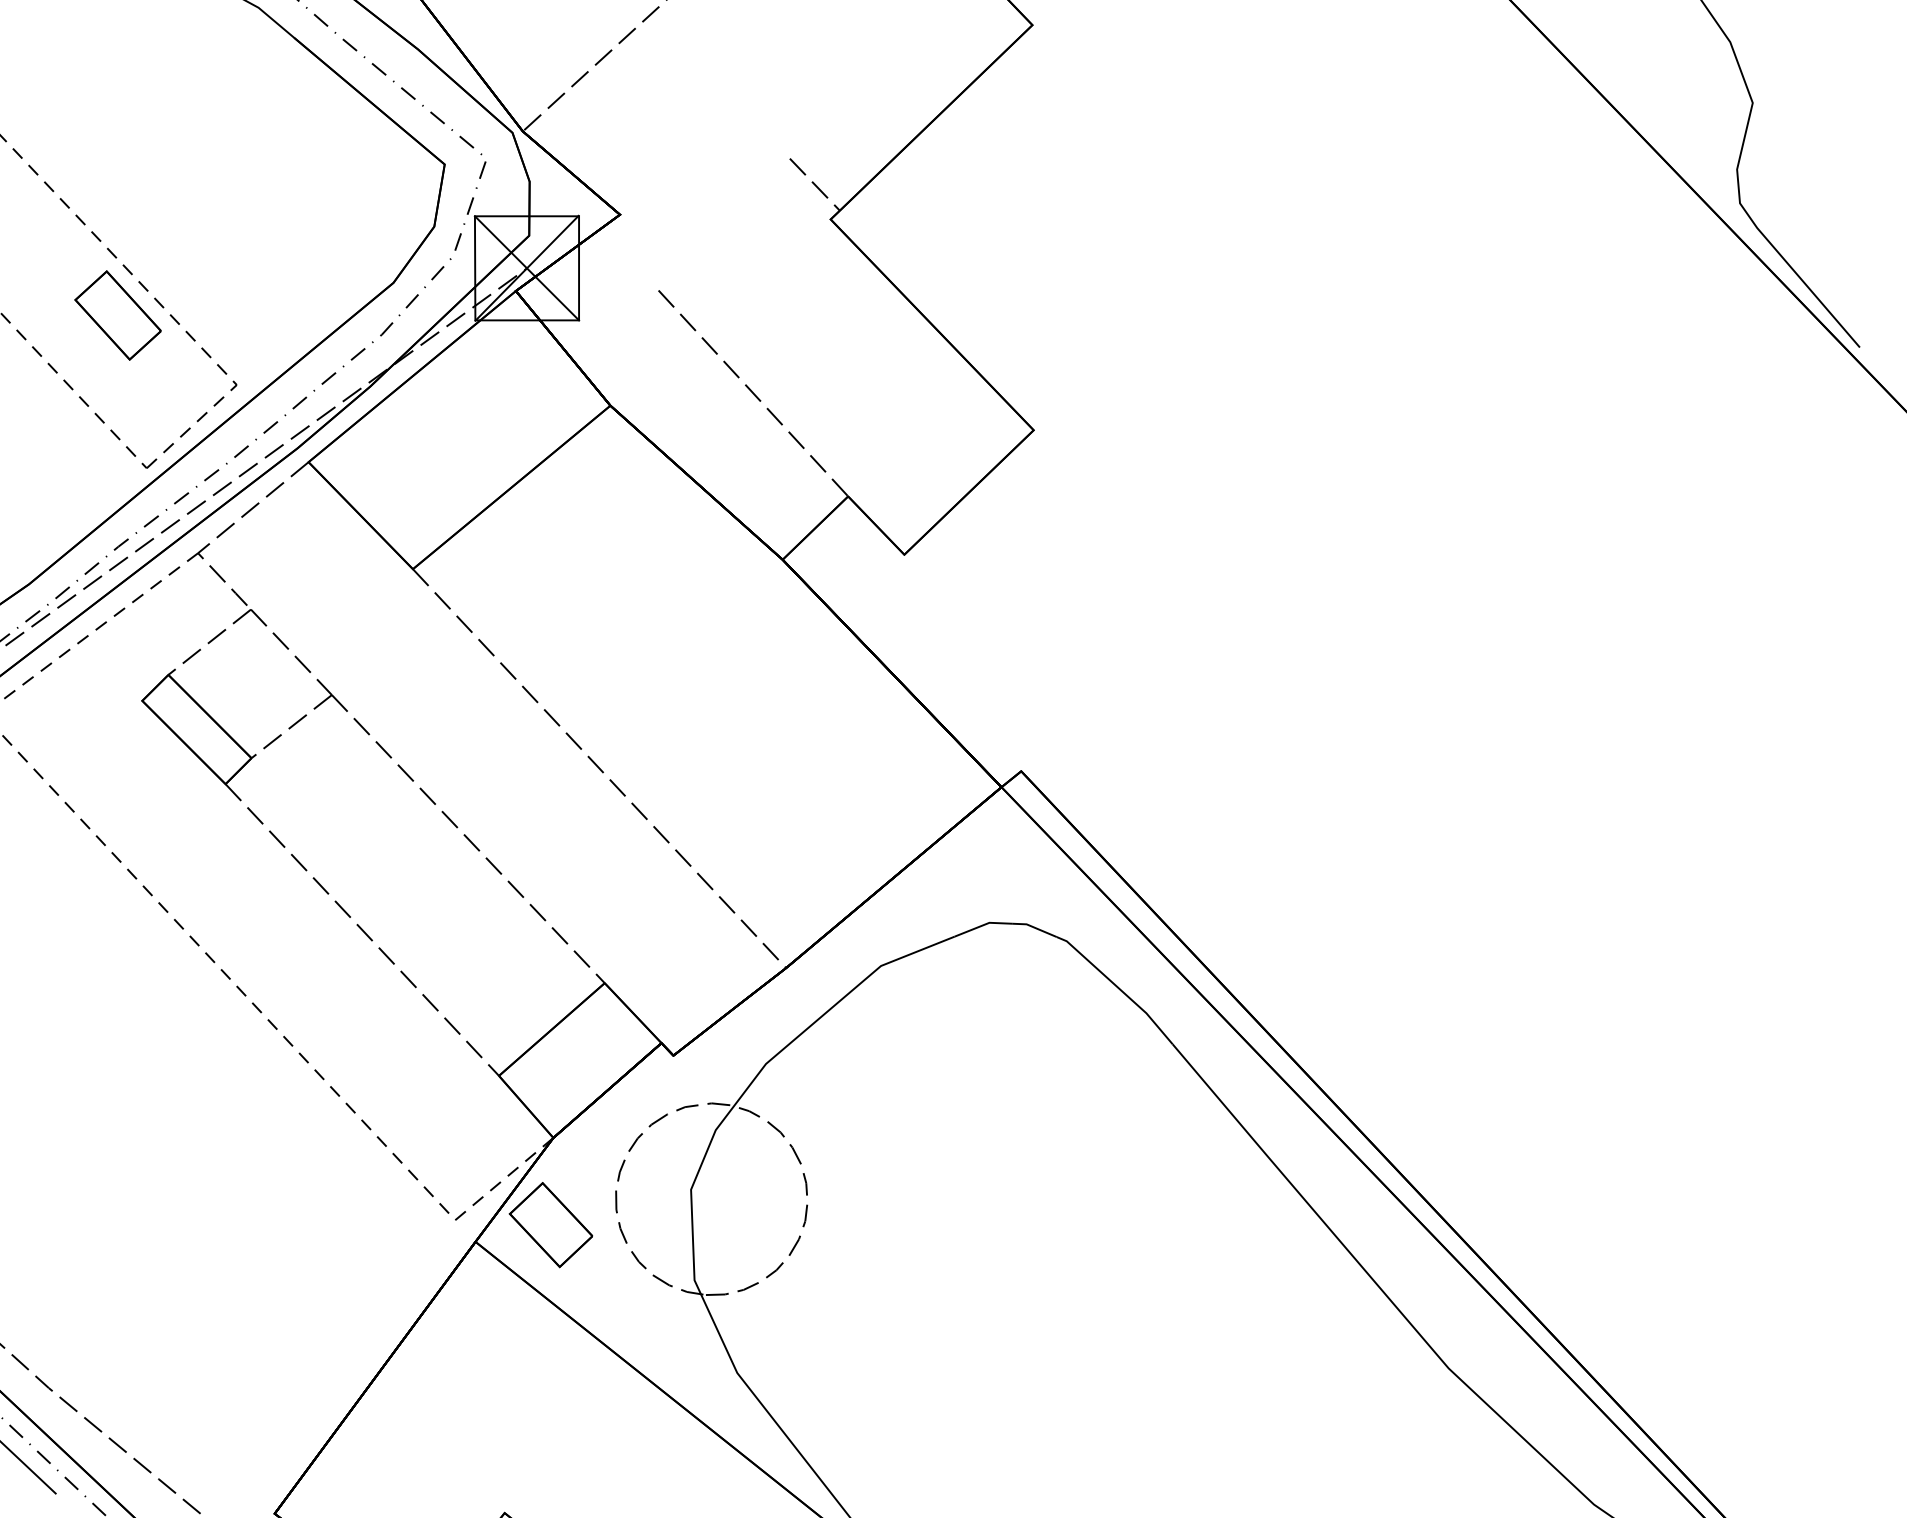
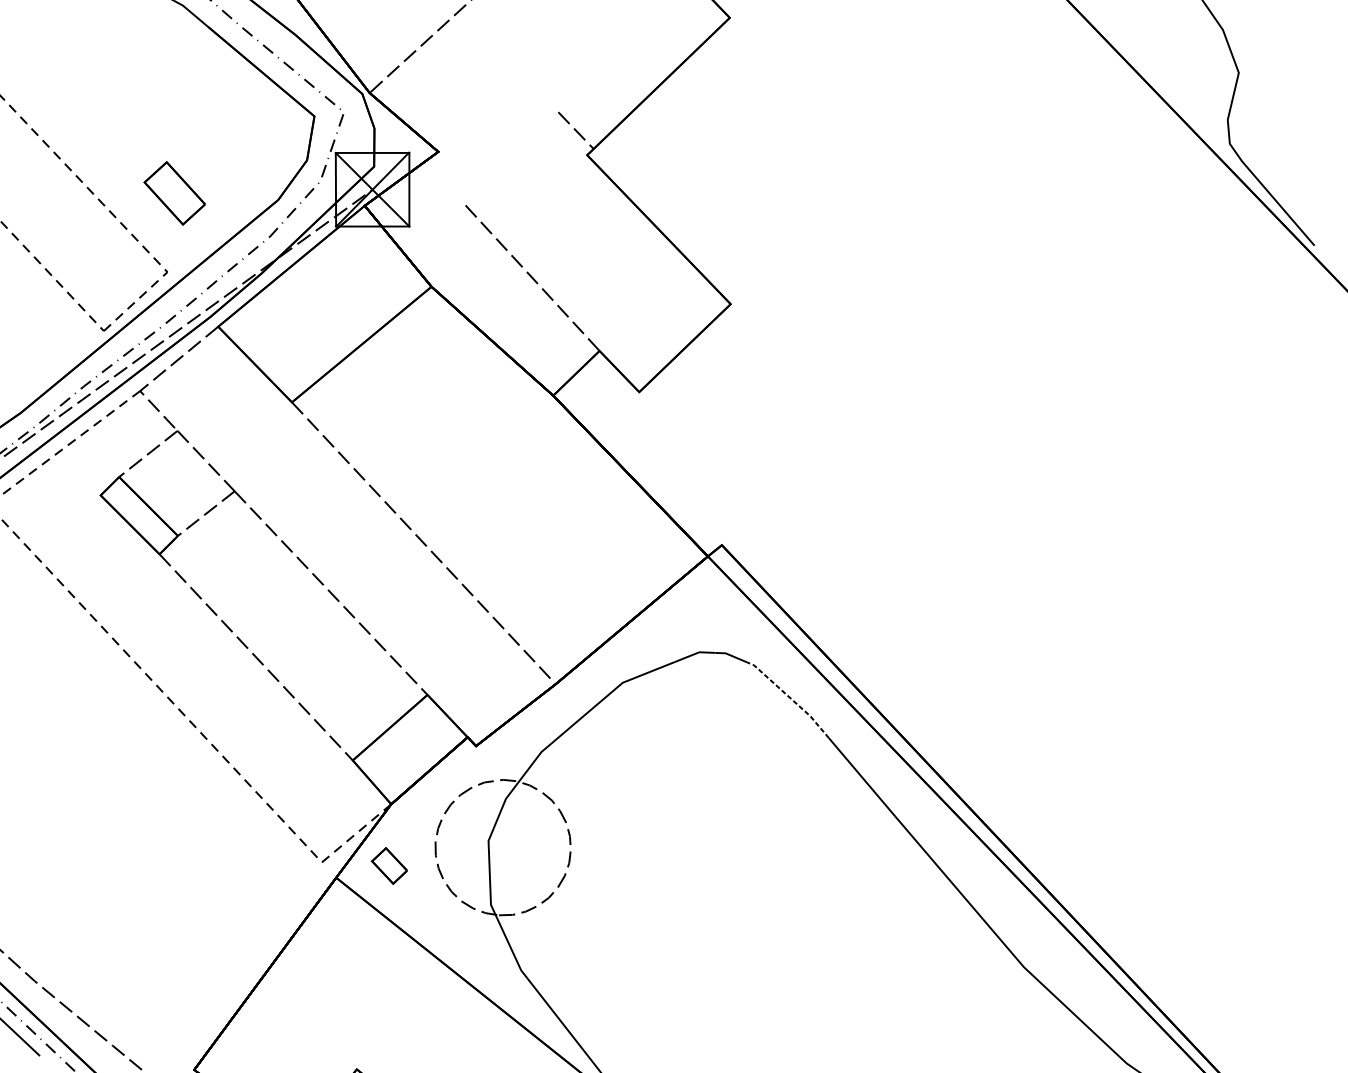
part: (117, 315) -> (174, 193), moved
line: (1117, 987) -> (789, 697), solid -> dashed
part: (550, 1225) -> (389, 866), size x0.6

